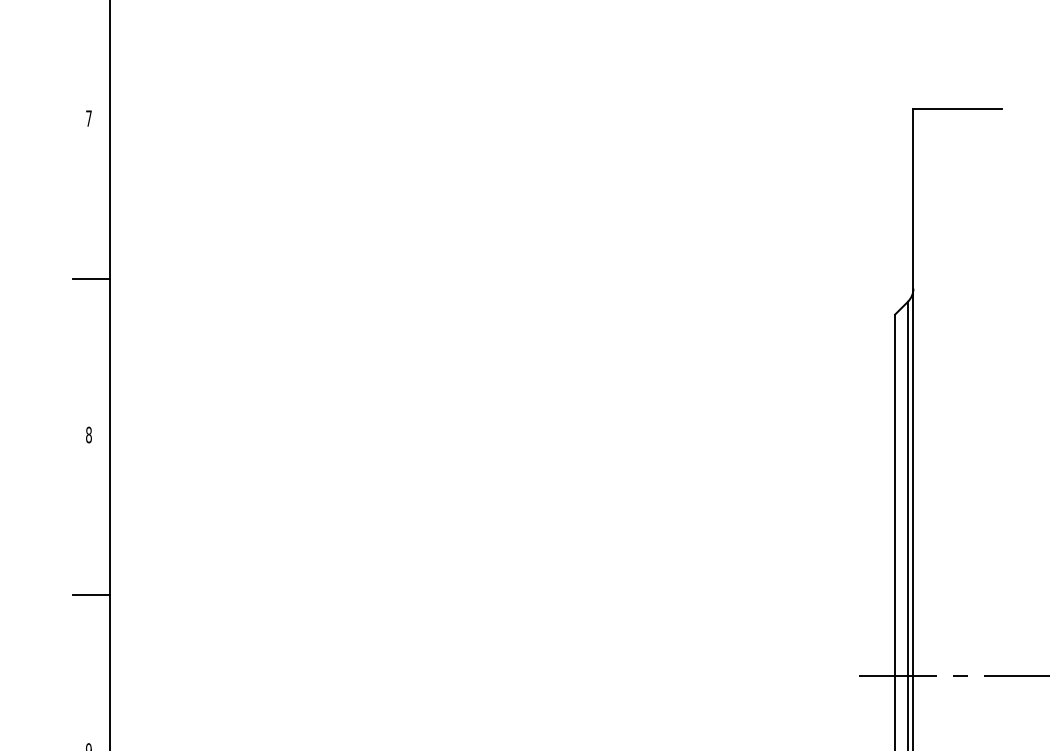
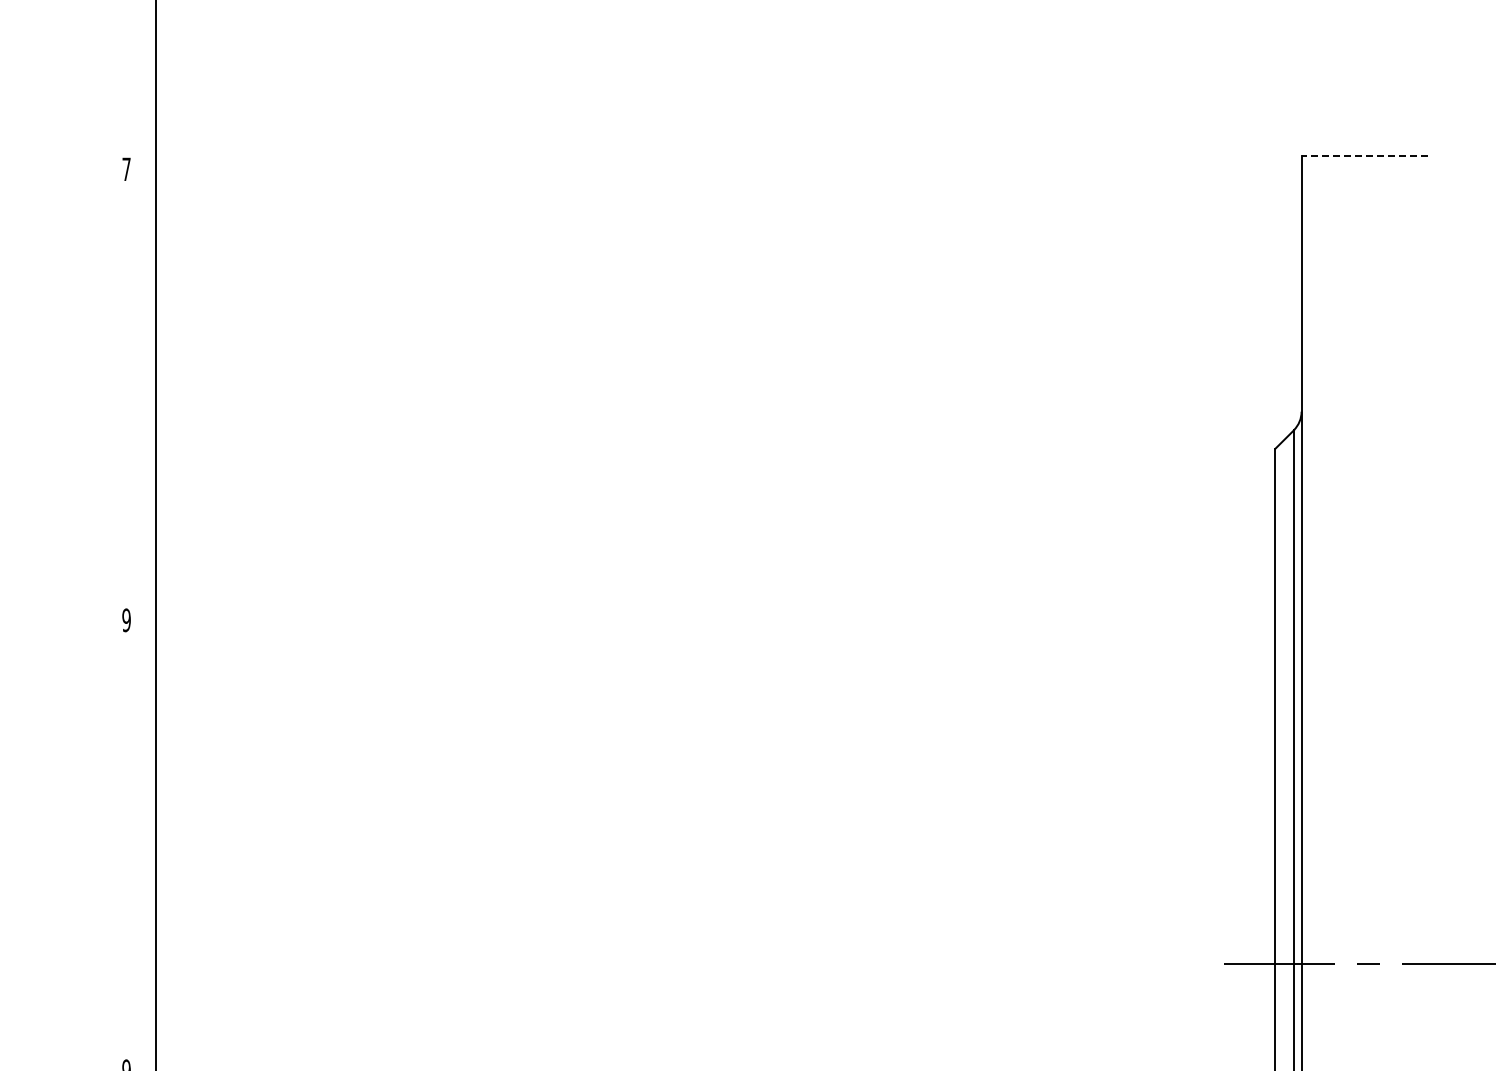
line: (957, 109) -> (1364, 156), solid -> dashed
line: (90, 278) -> (129, 397), removed
text: (88, 435) -> (126, 620), 8 -> 9
line: (90, 595) -> (129, 848), removed

